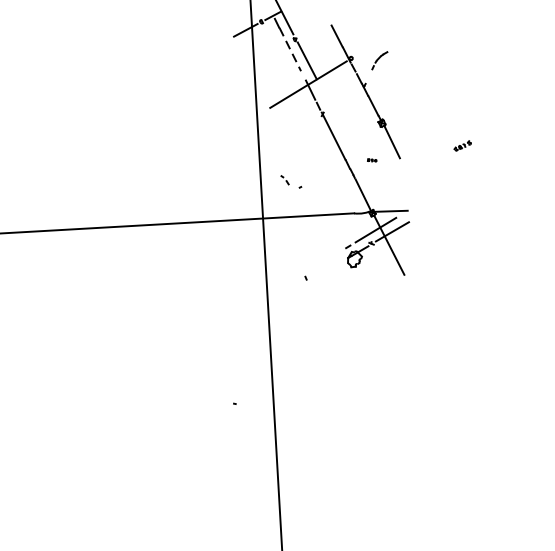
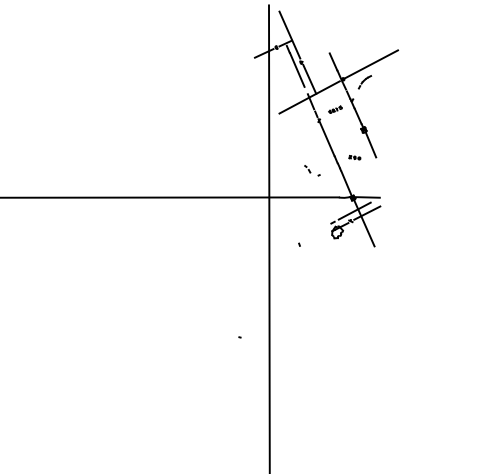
line: (387, 36) -> (371, 64), added
line: (290, 50) -> (297, 70), dashed -> solid
part: (462, 145) -> (335, 109), moved
part: (371, 159) -> (354, 157), size x1.67
part: (291, 181) -> (312, 170), moved

